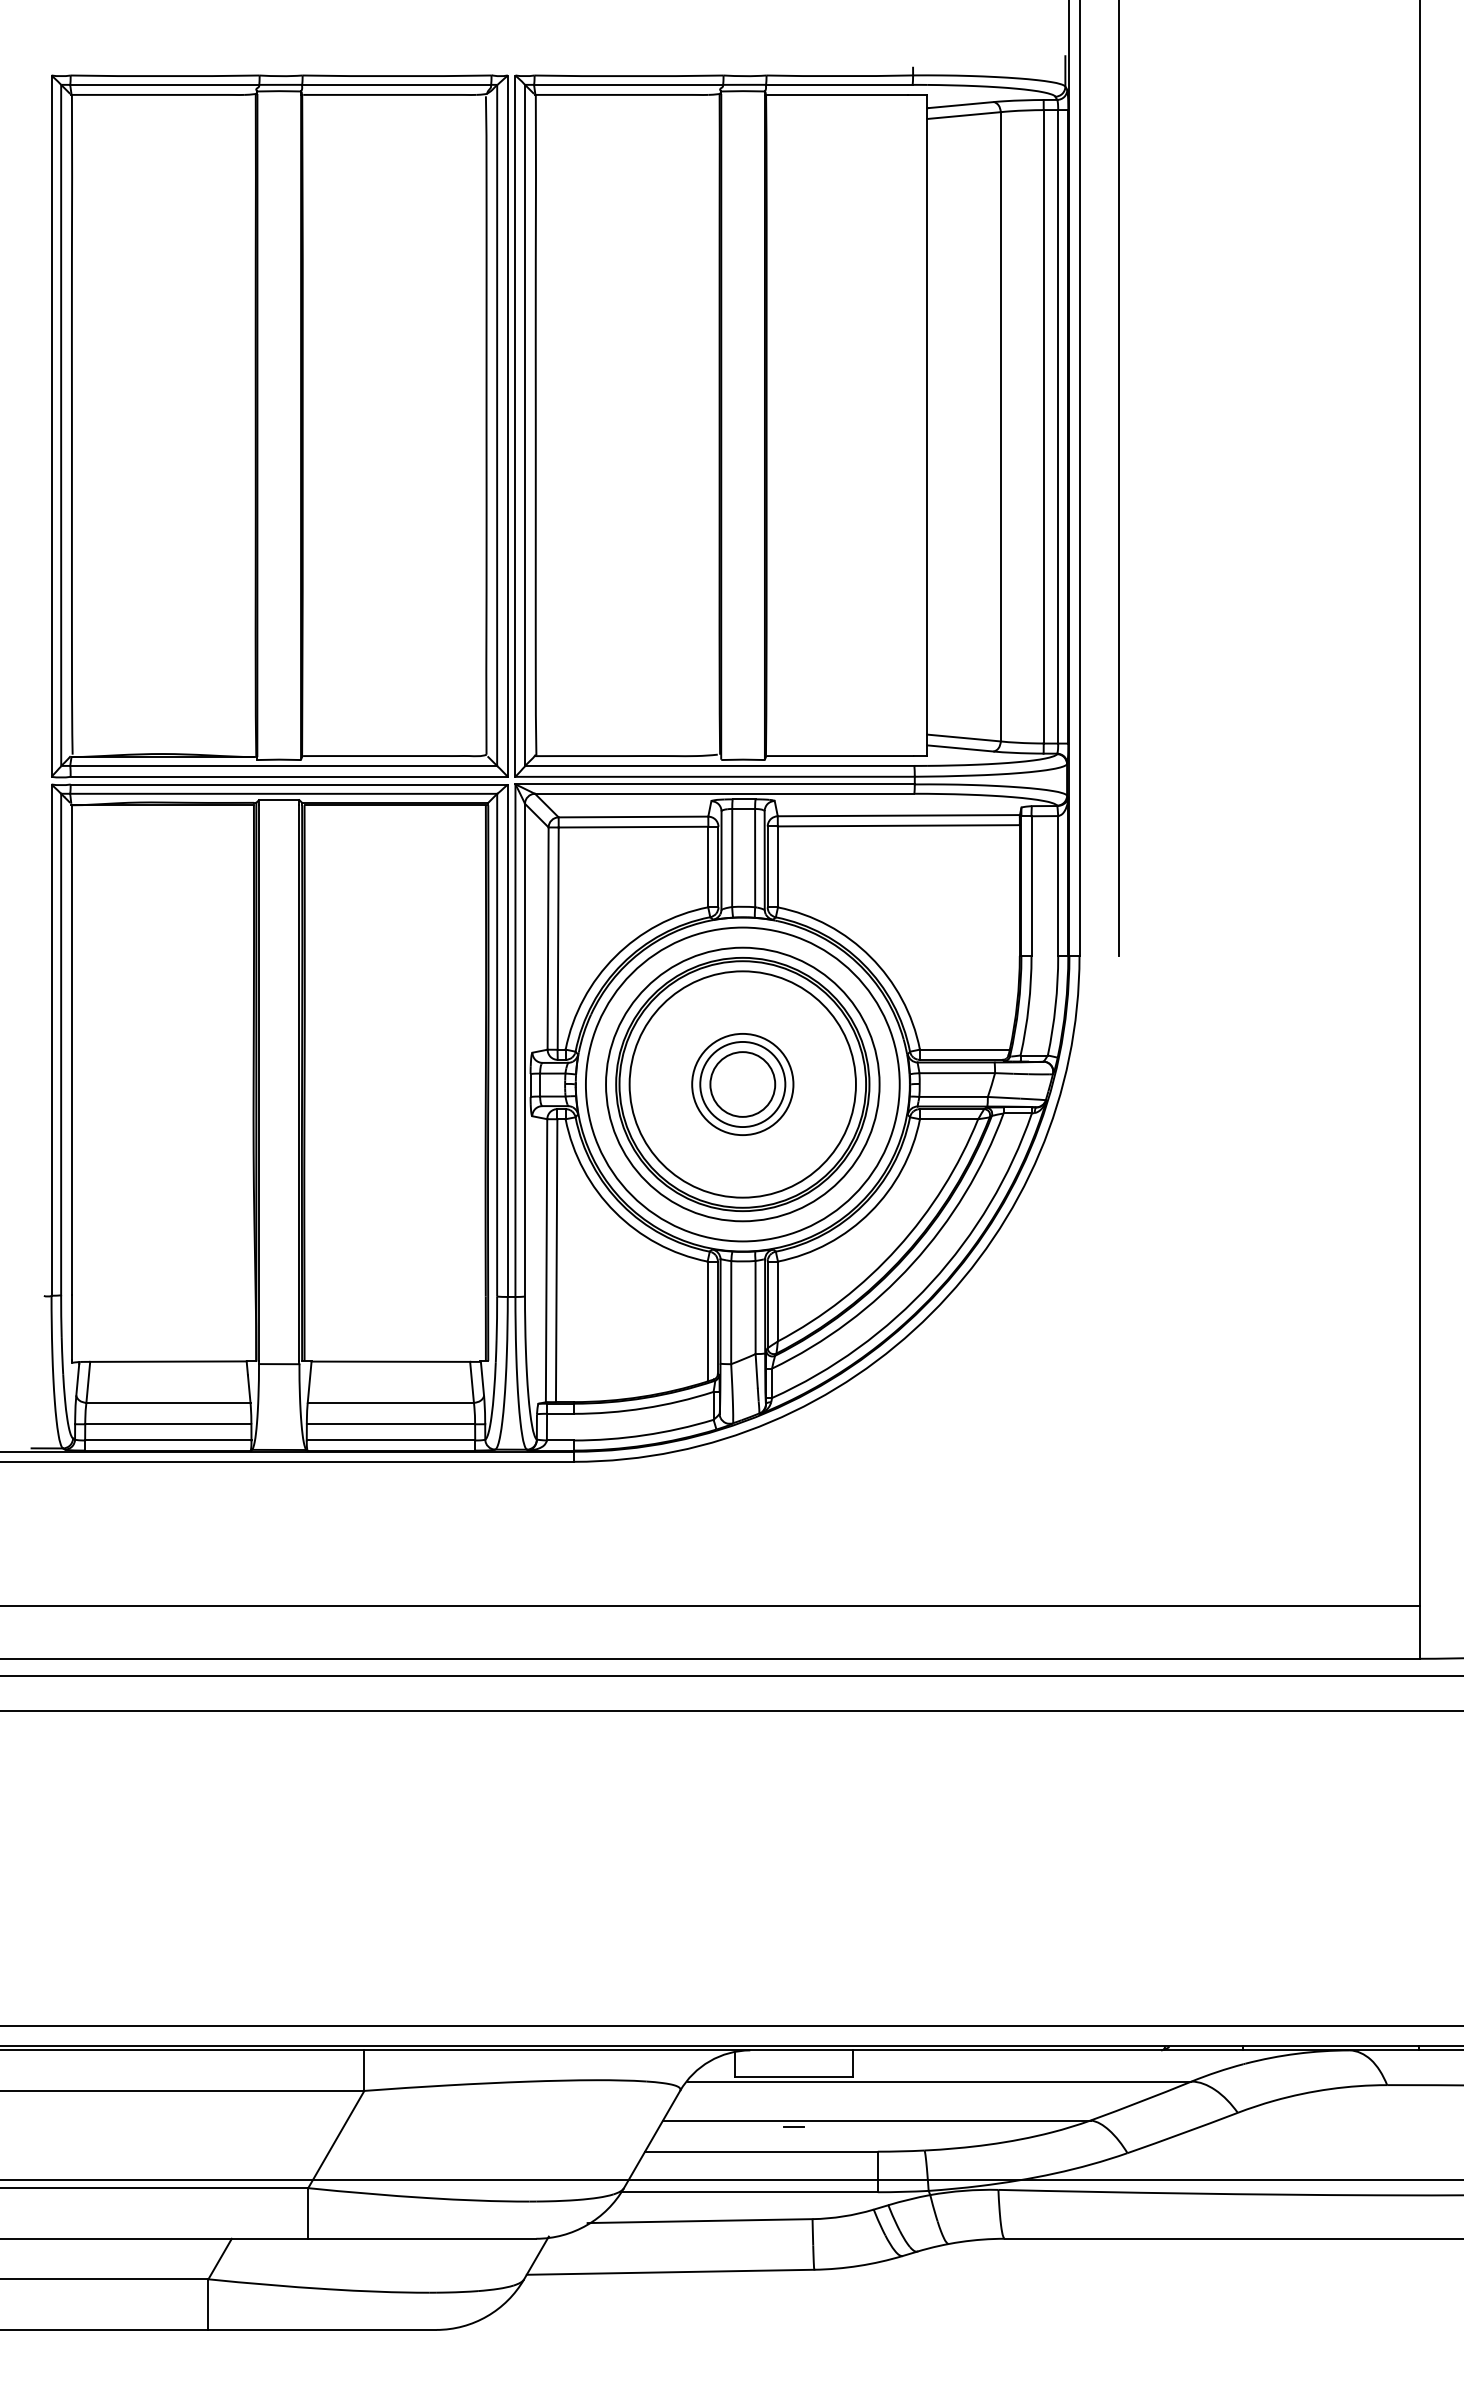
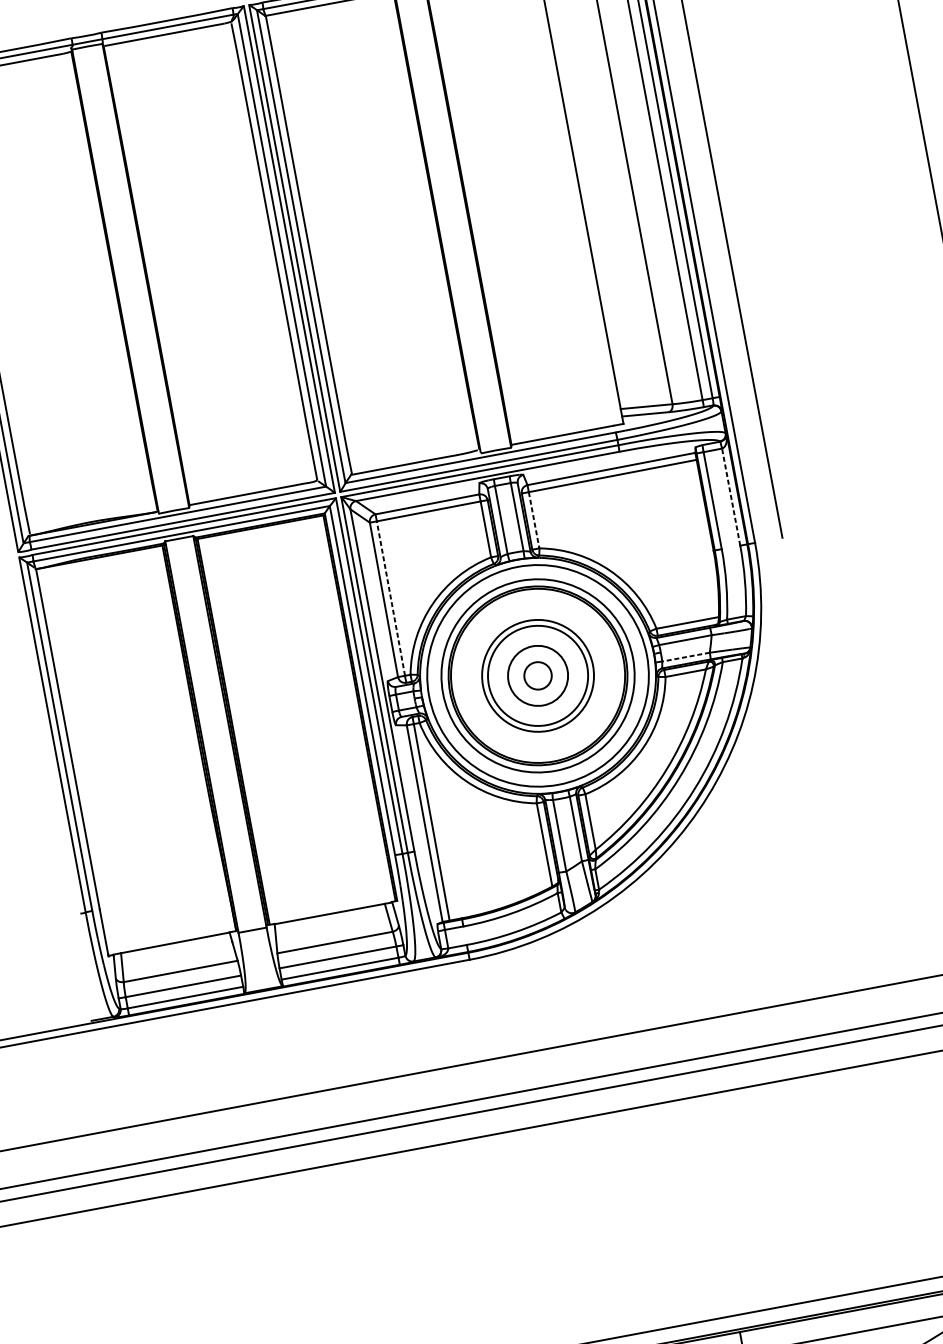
line: (777, 867) -> (533, 520), solid -> dashed
line: (1058, 886) -> (731, 497), solid -> dashed
line: (558, 938) -> (391, 598), solid -> dashed
circle: (742, 1084) -> (537, 675), size x0.6
circle: (742, 1084) -> (537, 675), size x0.7
circle: (742, 1084) -> (537, 675), size x1.4
line: (953, 1096) -> (685, 656), solid -> dashed

